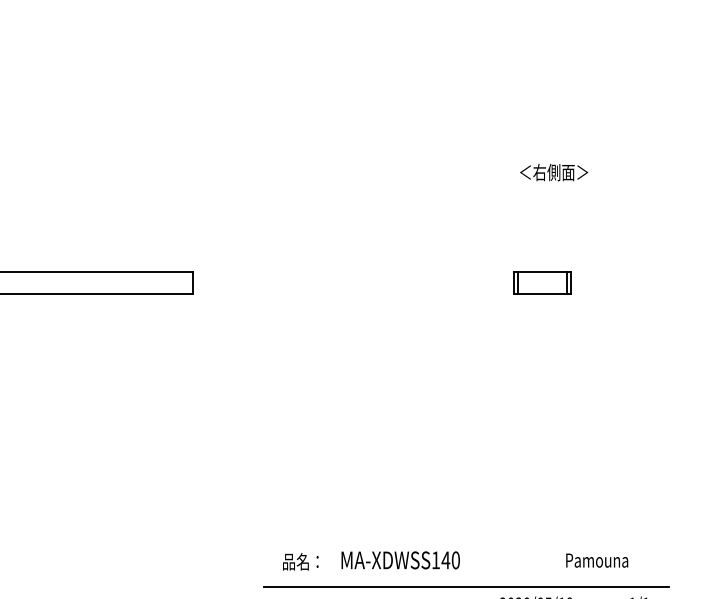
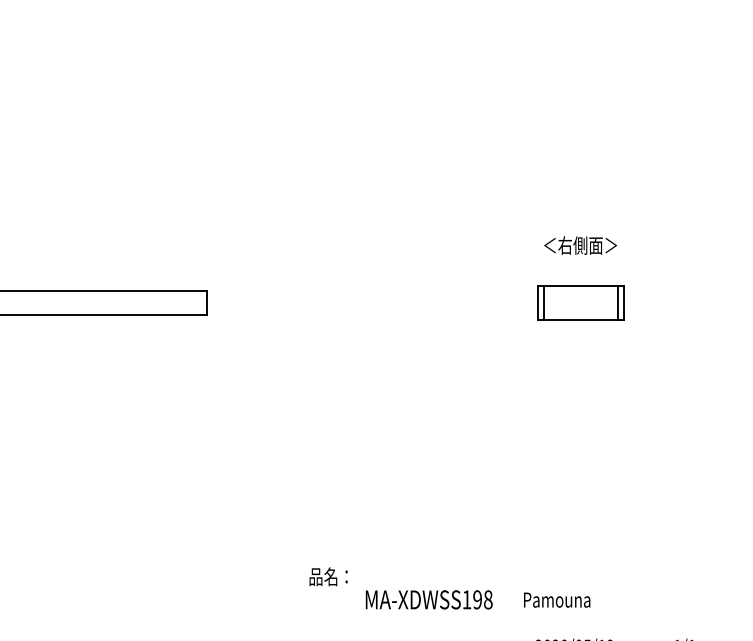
text: (554, 172) -> (581, 245), moved
part: (542, 282) -> (581, 302), size x1.4
text: (450, 560) -> (482, 600), MA-XDWSS140 -> MA-XDWSS198
text: (597, 560) -> (557, 600), moved
text: (300, 561) -> (328, 576), moved
line: (466, 587) -> (499, 628), removed

